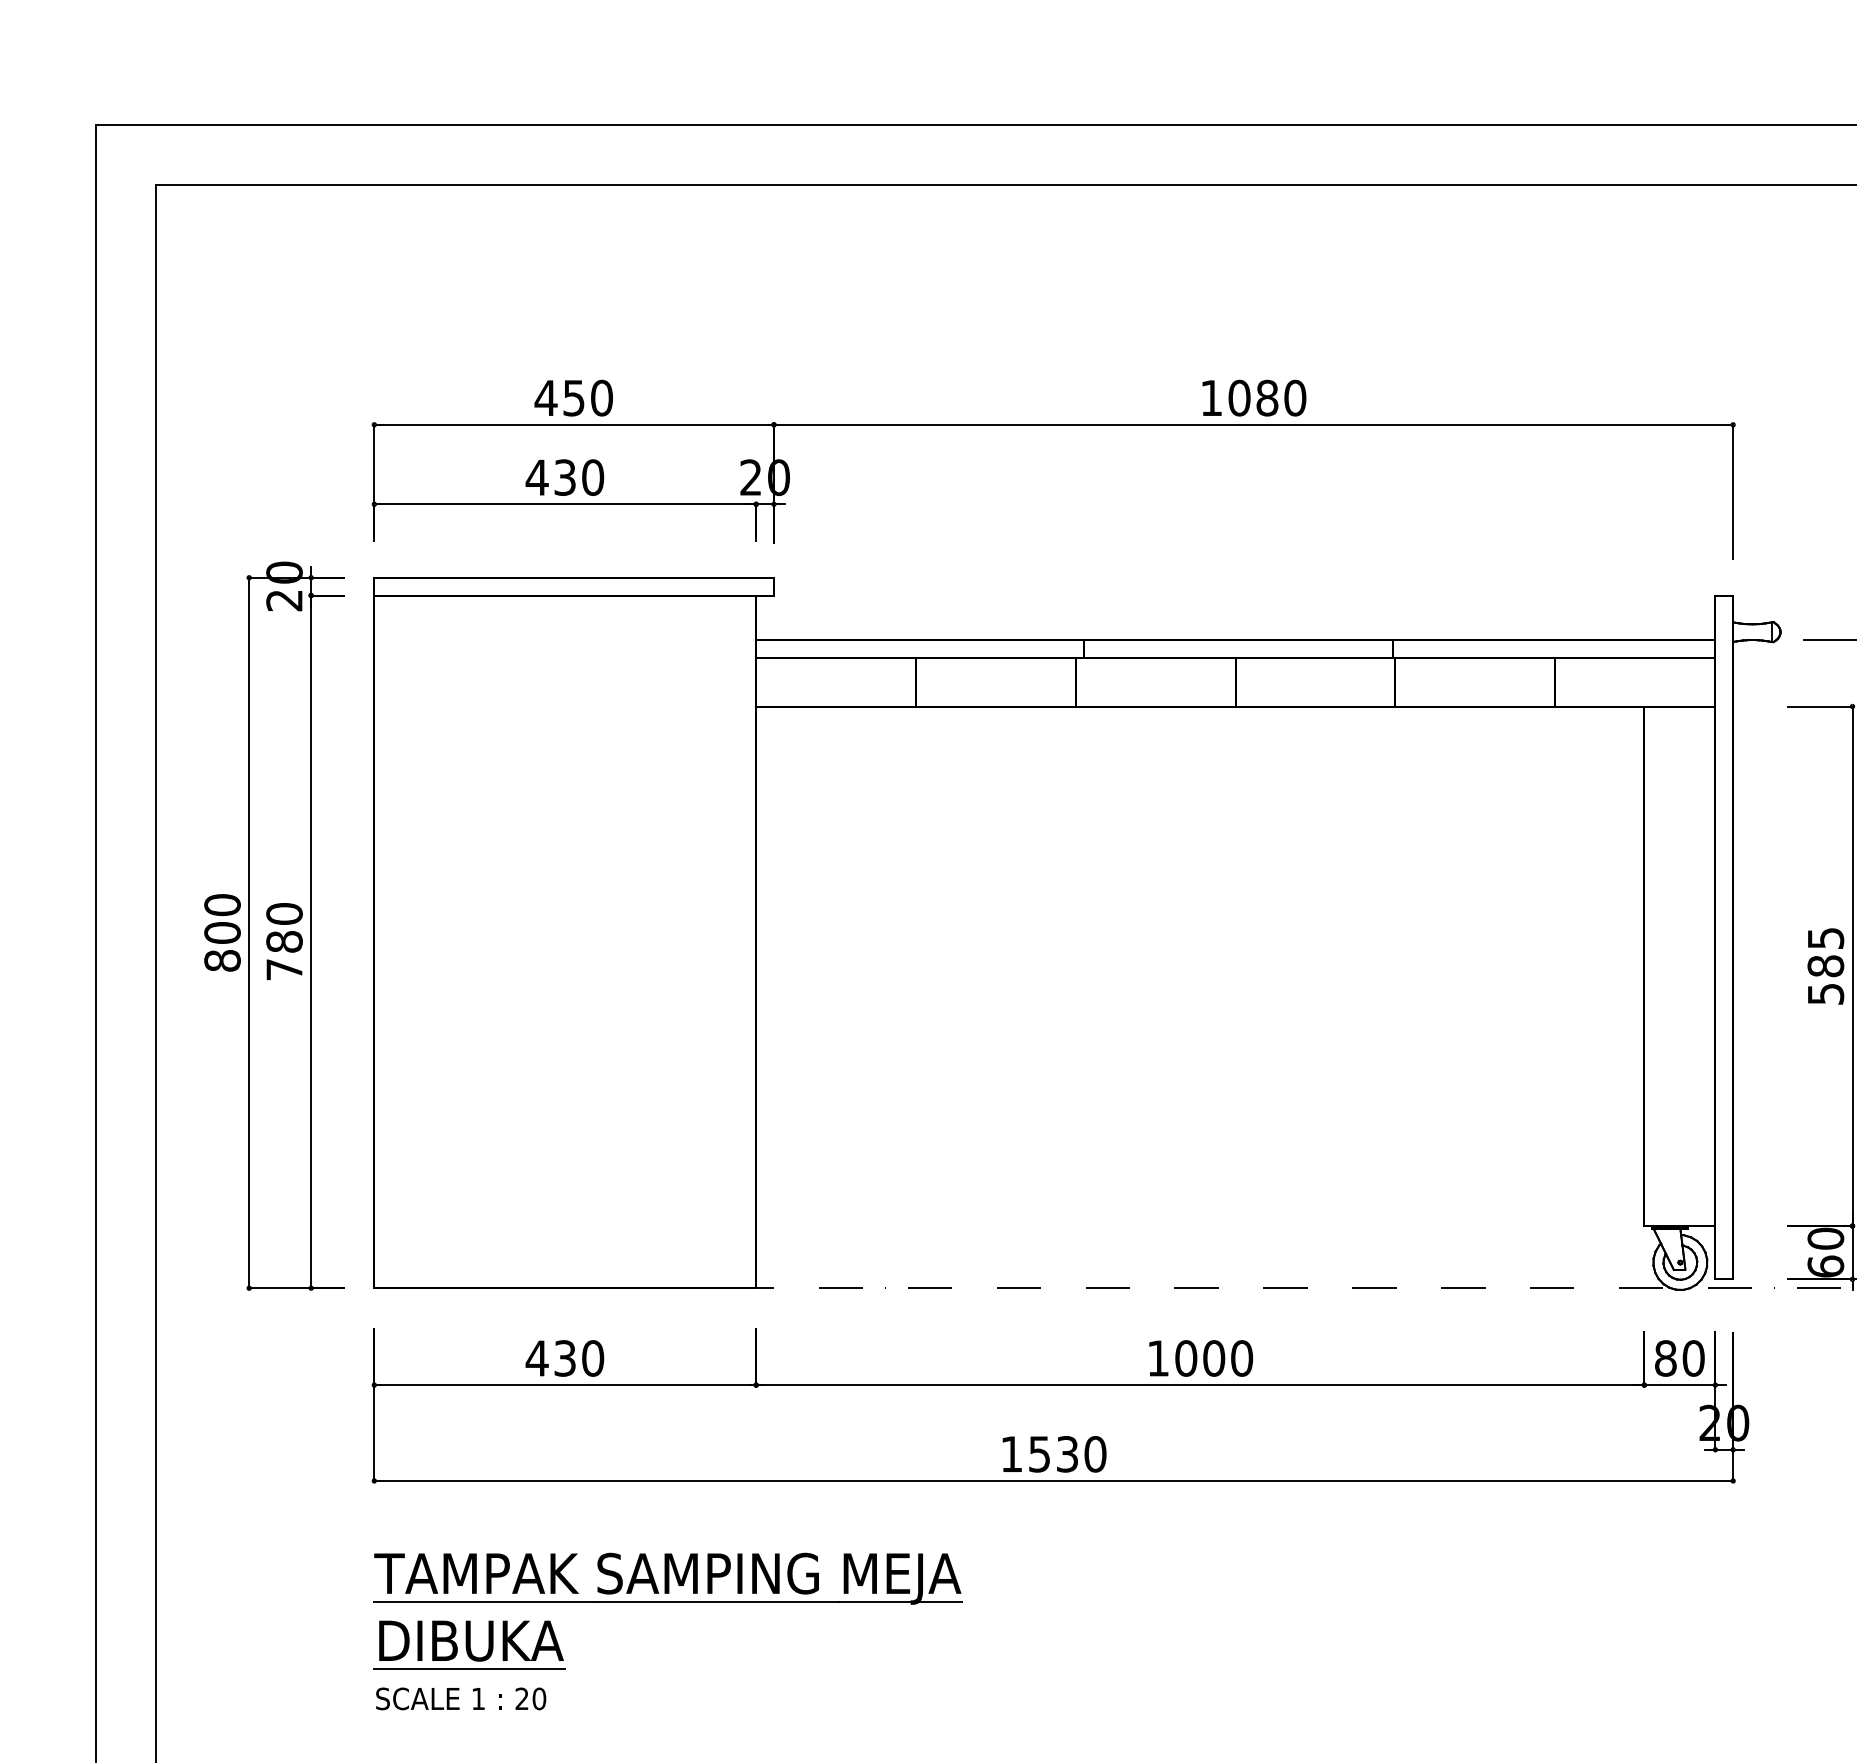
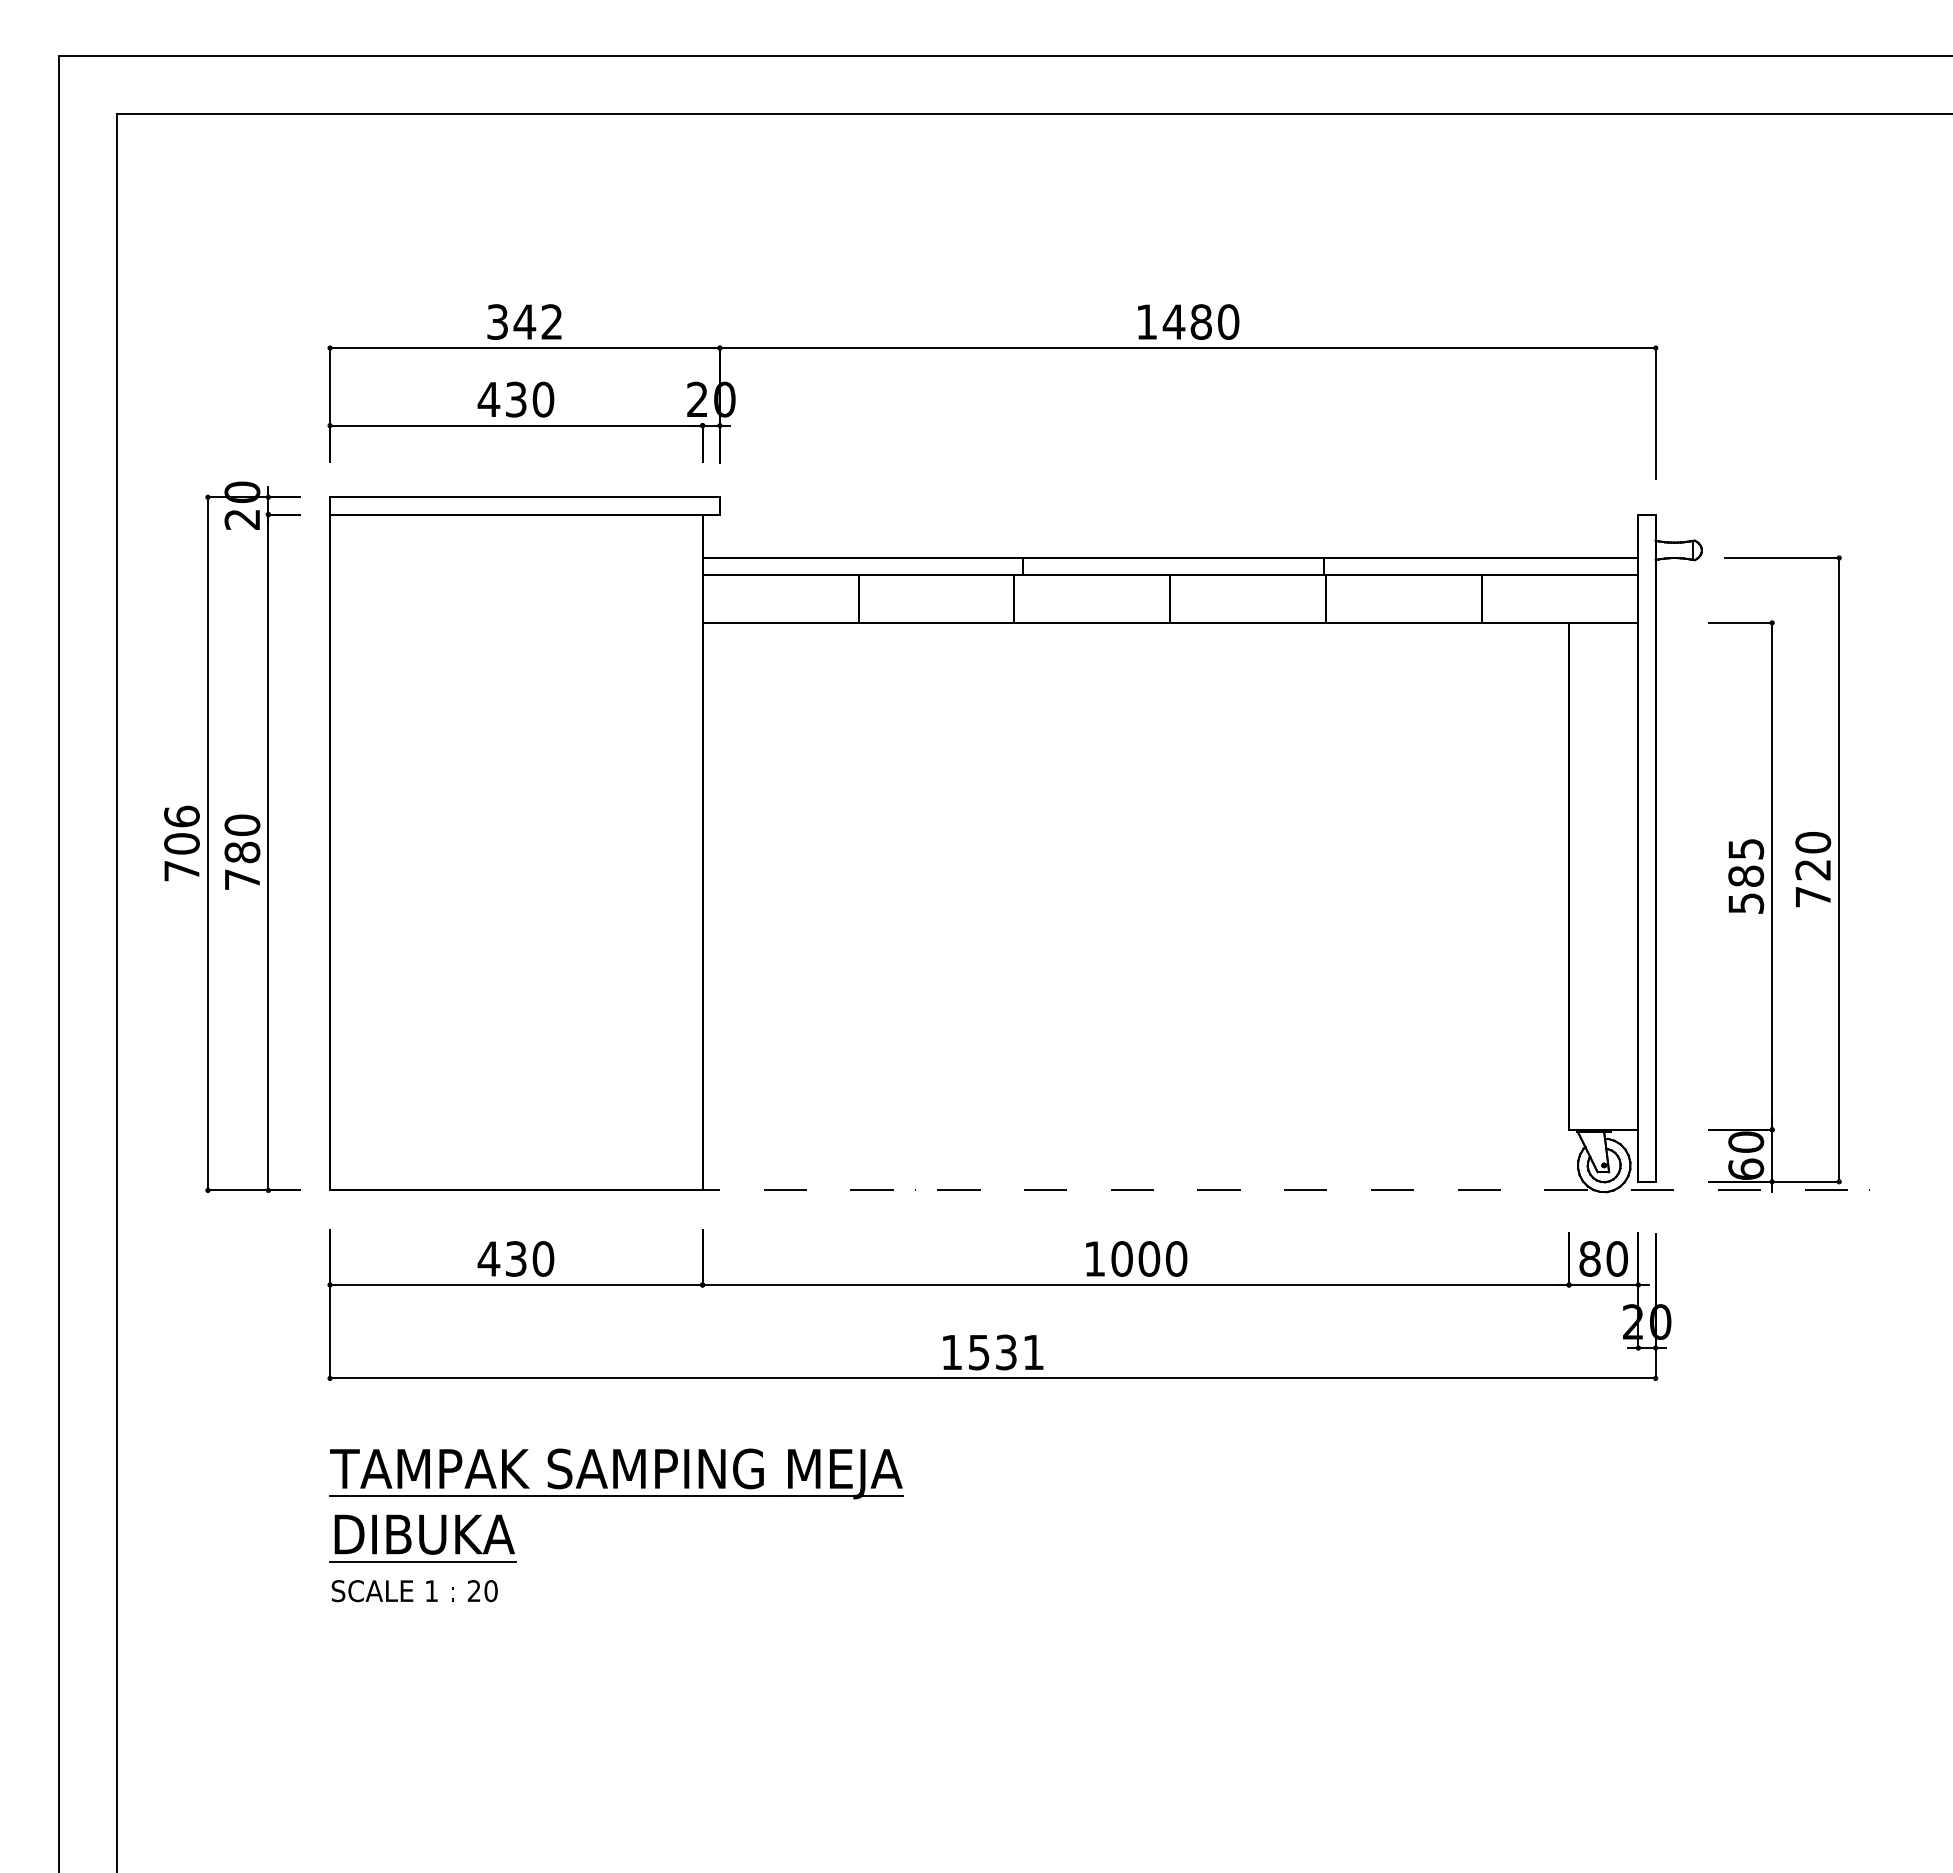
text: (573, 397) -> (524, 321), 450 -> 342
text: (1238, 397) -> (1173, 321), 1080 -> 1480
text: (222, 932) -> (181, 843), 800 -> 706
text: (1095, 1454) -> (1033, 1352), 1530 -> 1531

